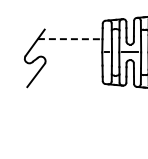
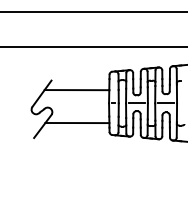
line: (70, 39) -> (77, 90), dashed -> solid
line: (70, 72) -> (77, 123), added

